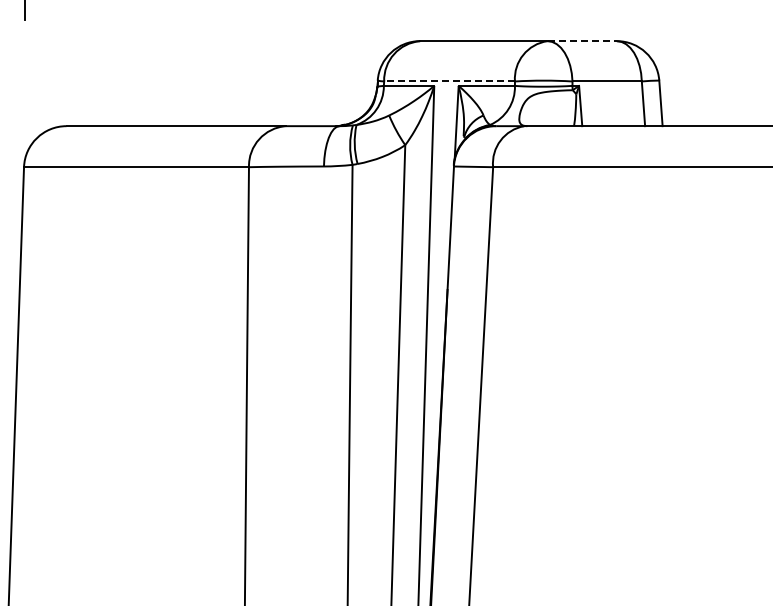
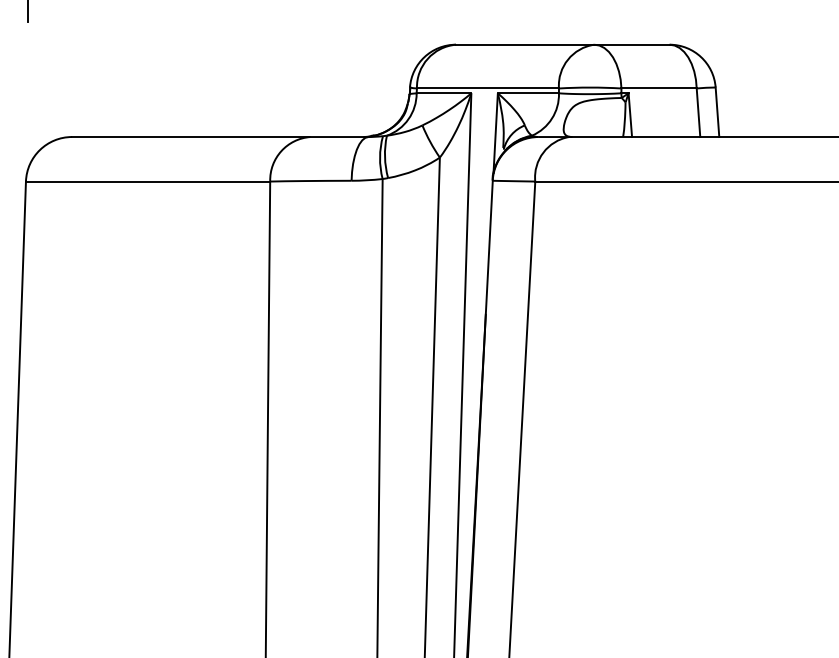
line: (582, 41) -> (632, 45), dashed -> solid
line: (449, 81) -> (487, 88), dashed -> solid

